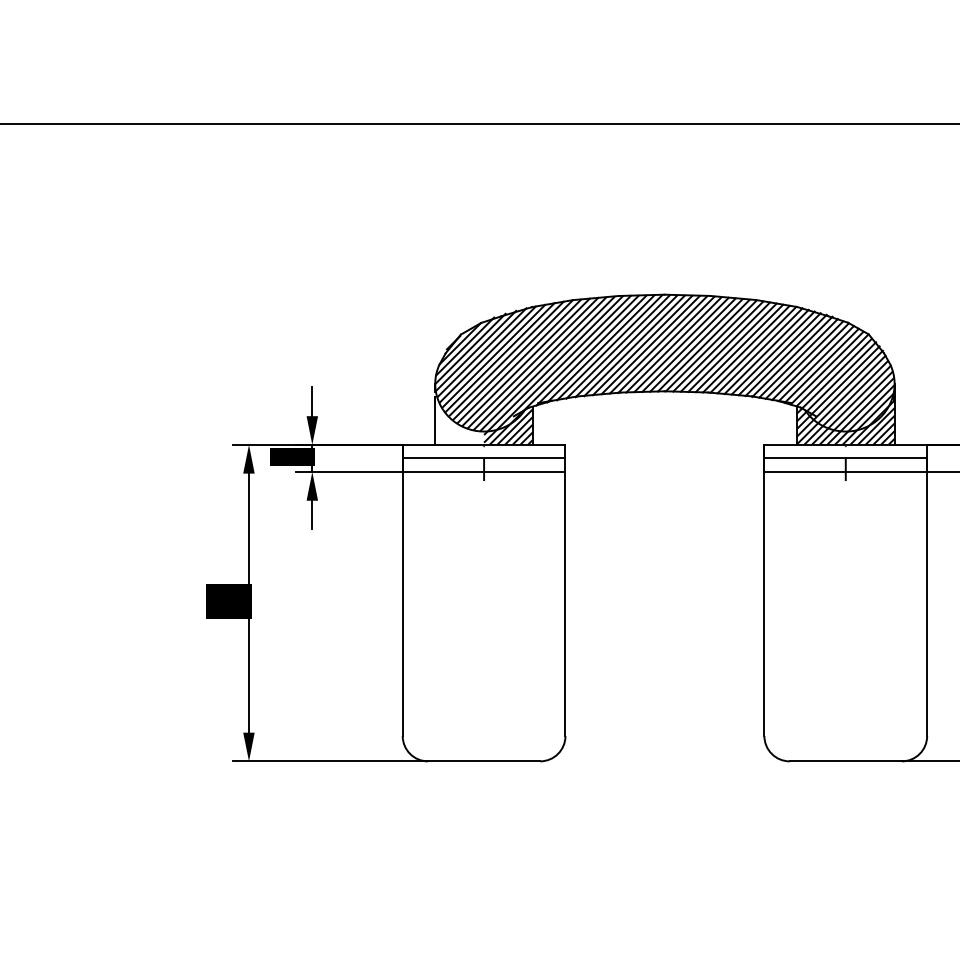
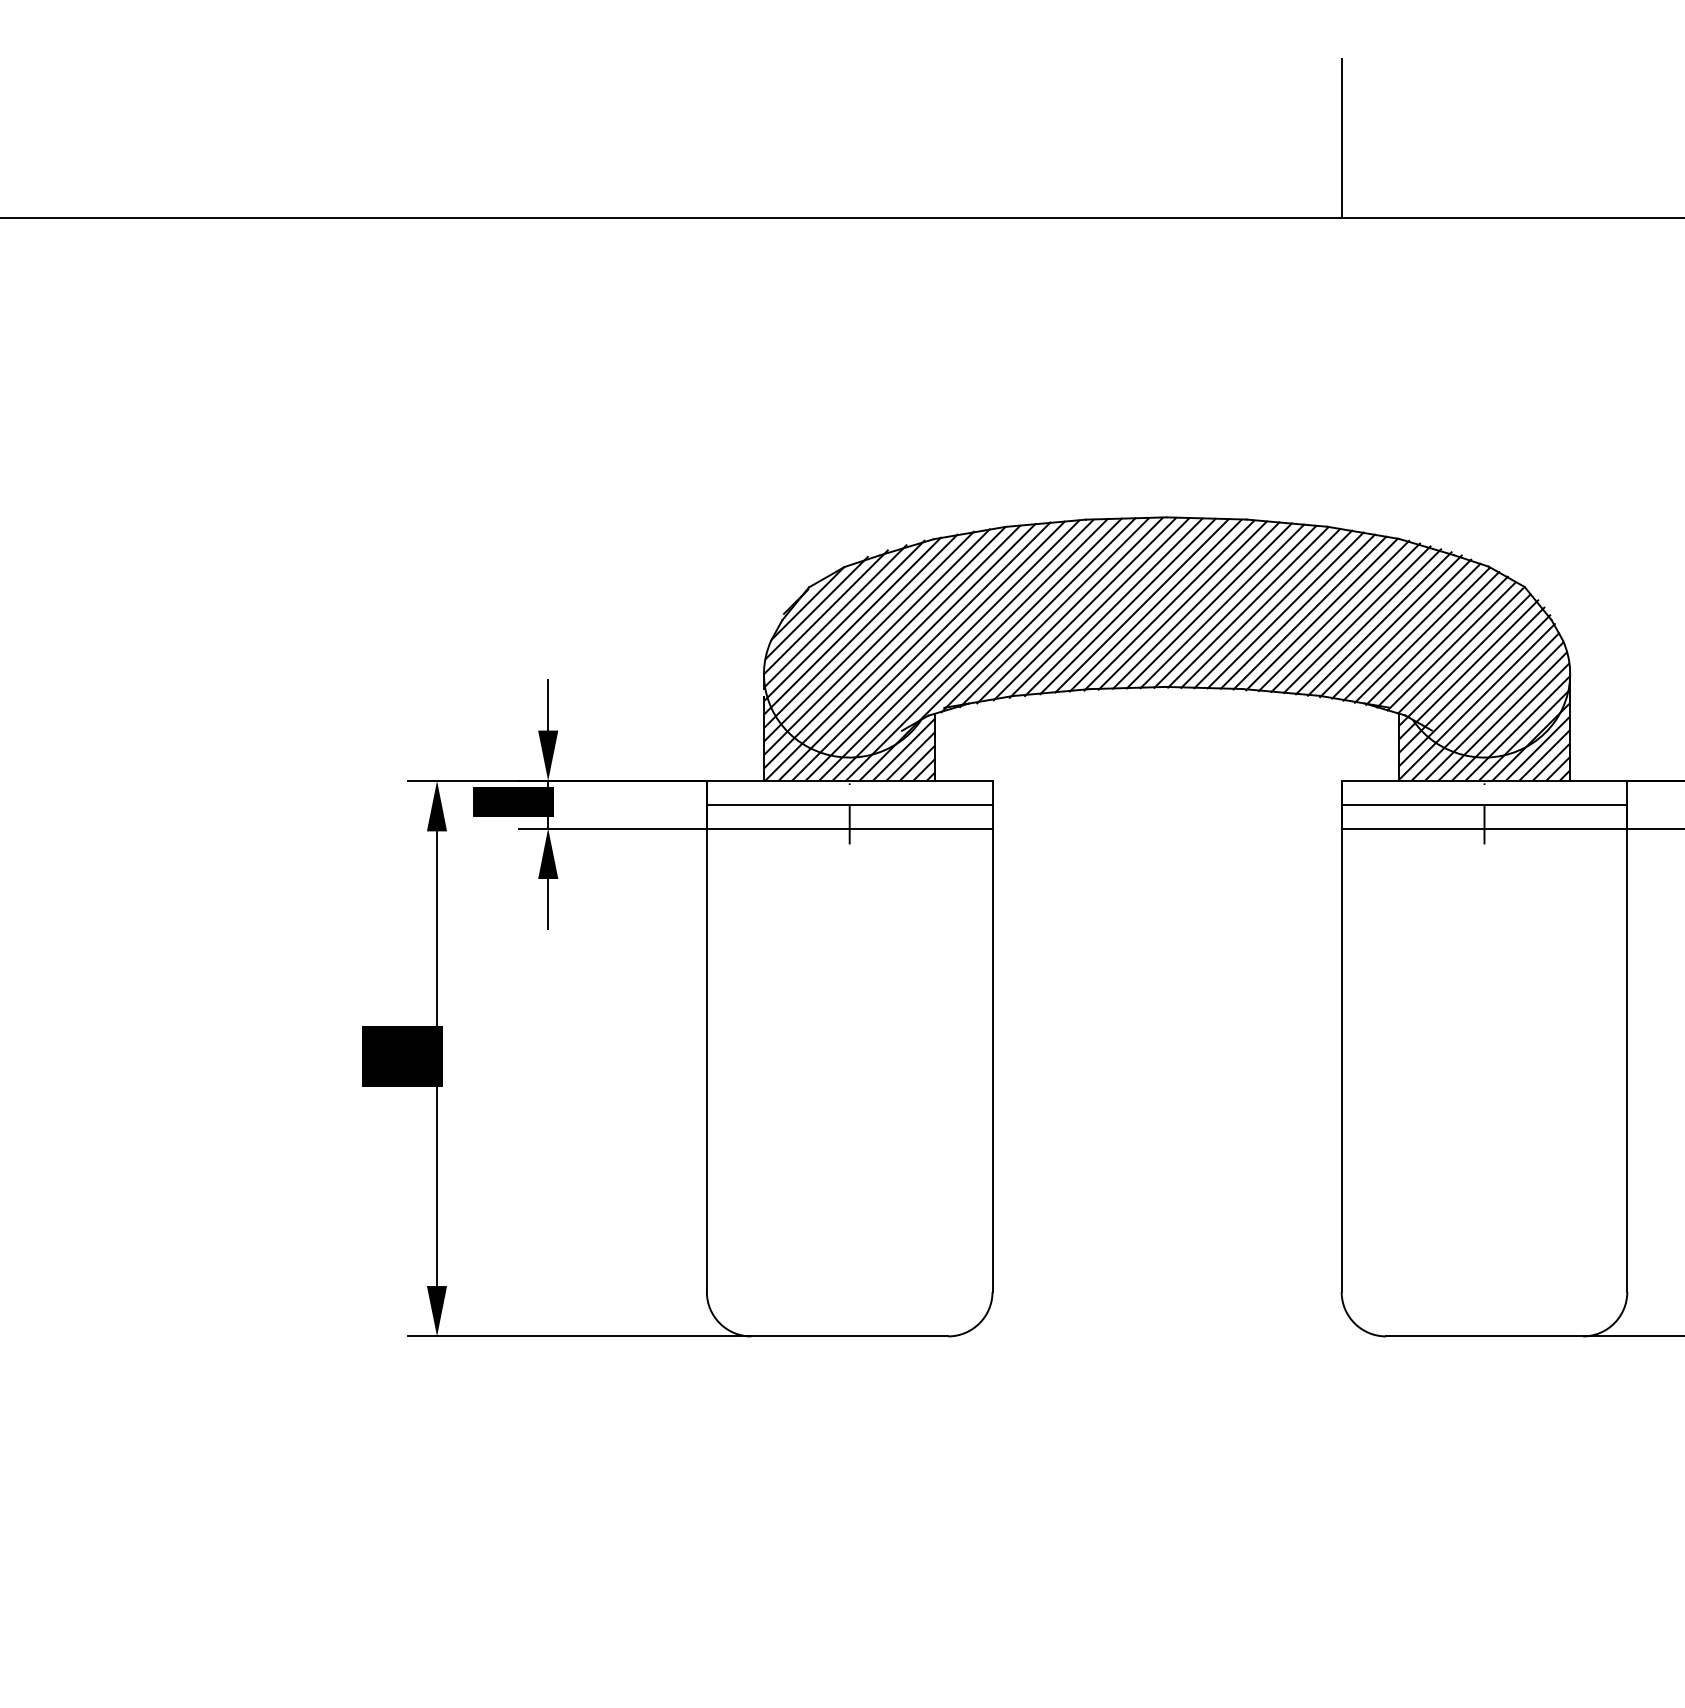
line: (764, 78) -> (1341, 137), added
hatch: (459, 414) -> (806, 727), added

